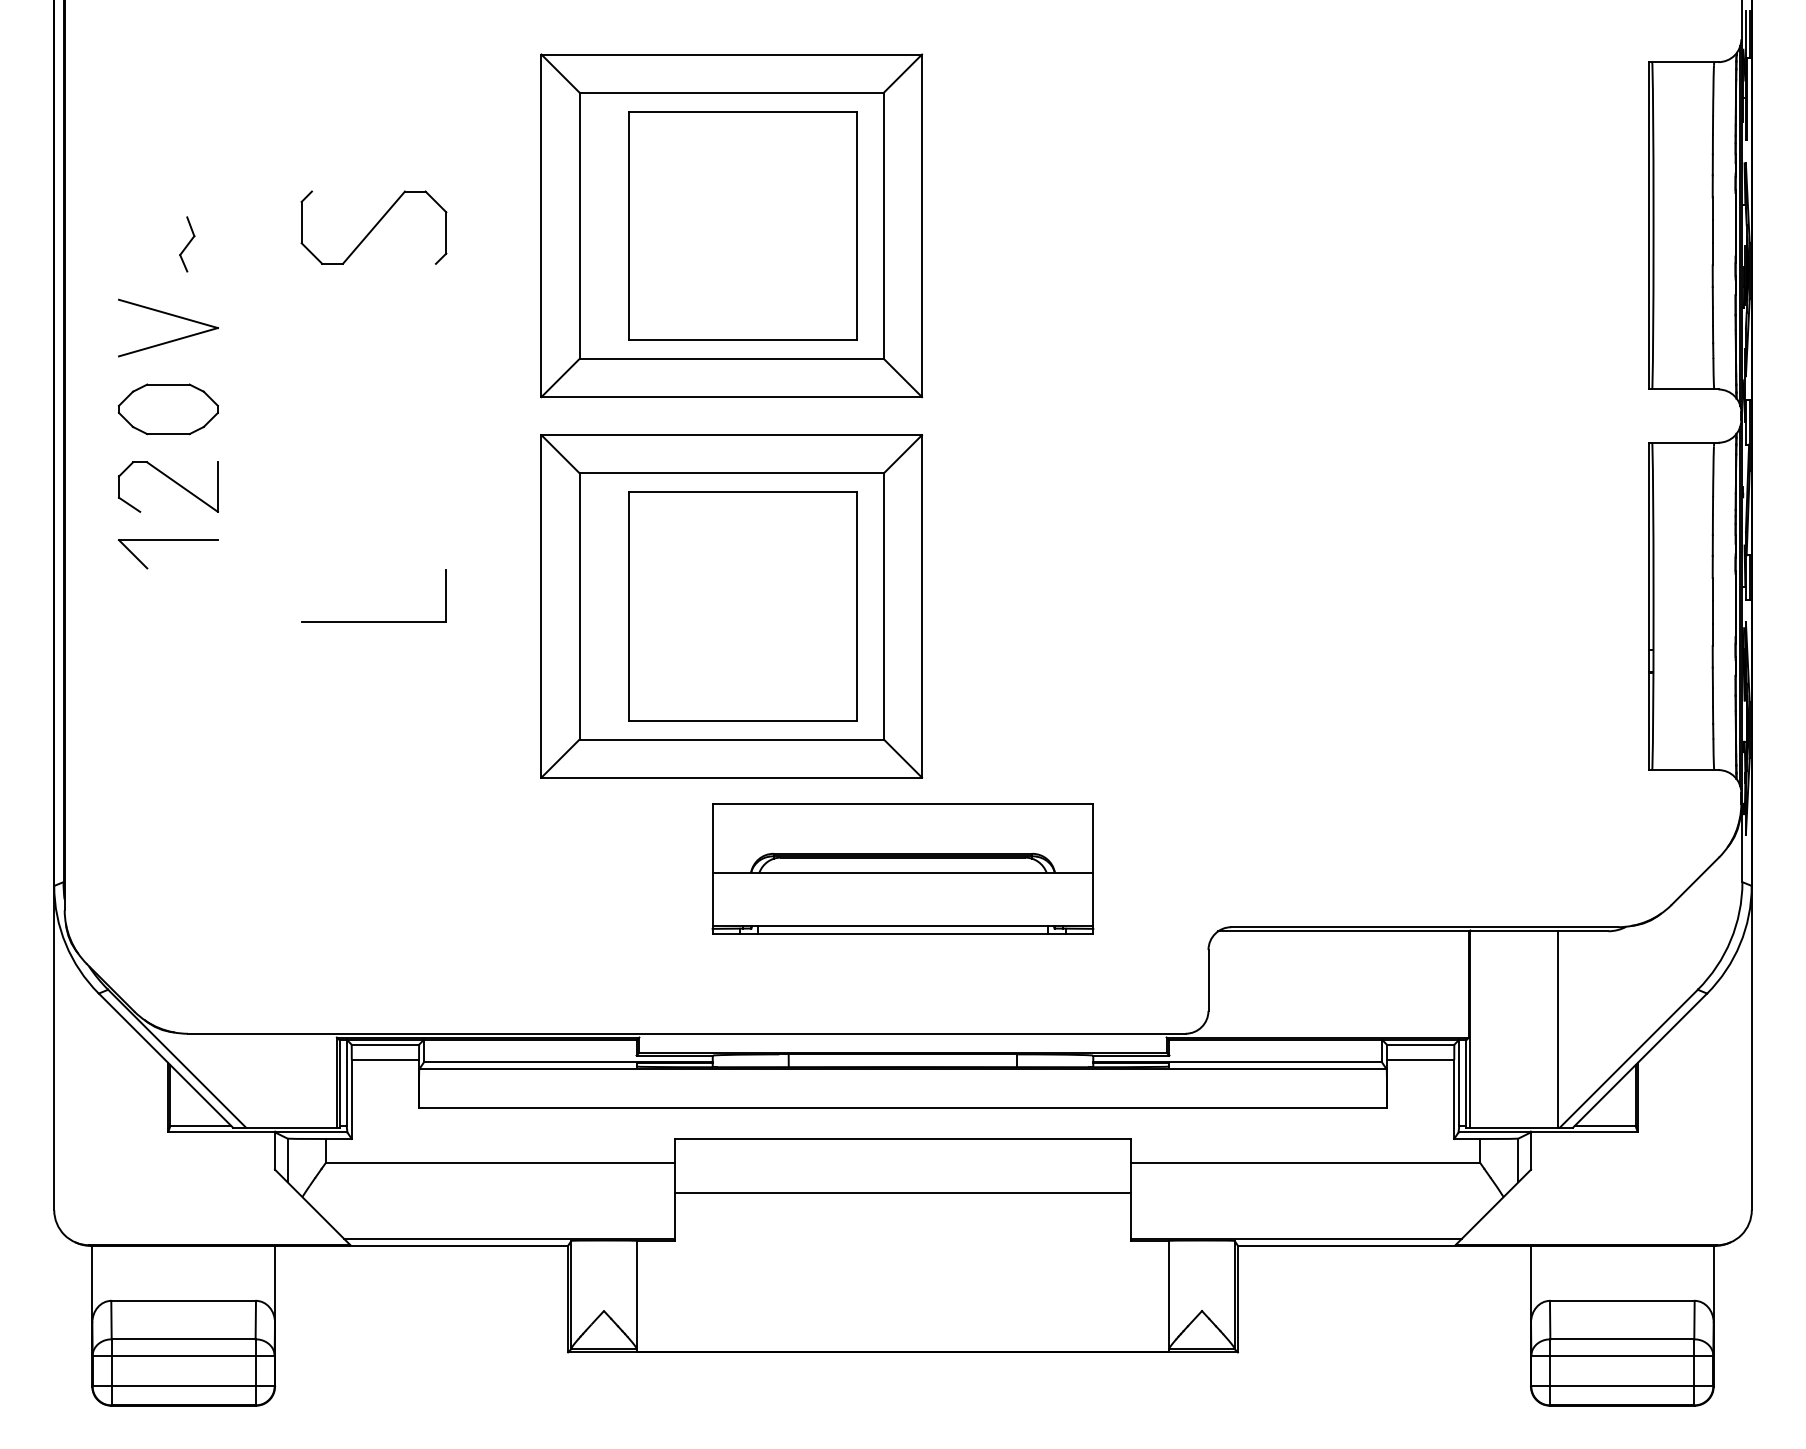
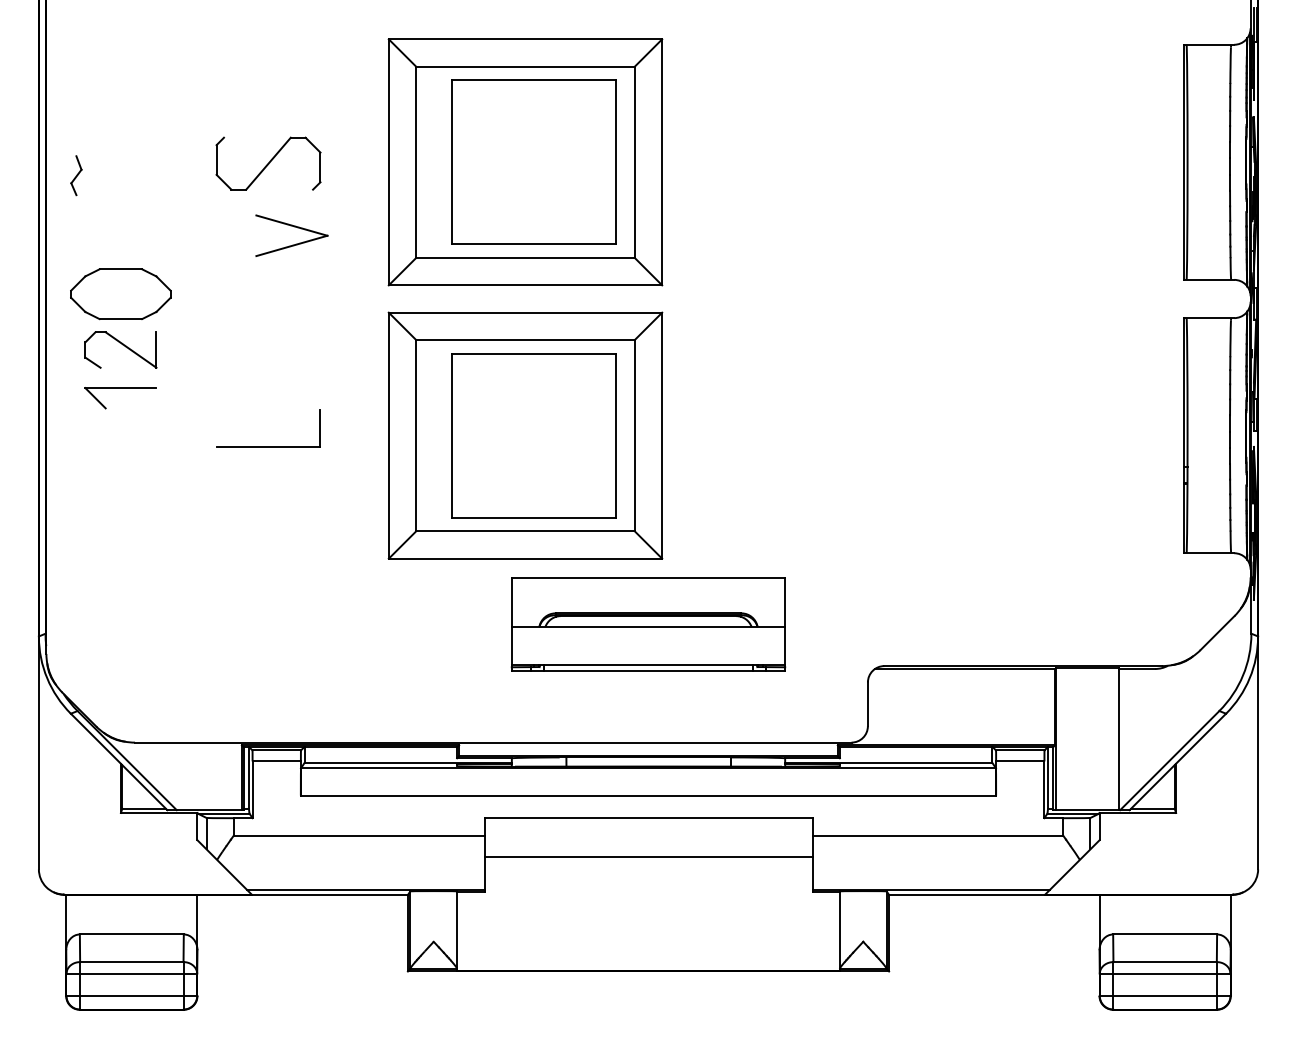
part: (187, 244) -> (76, 175), moved
part: (172, 316) -> (294, 227), moved
part: (167, 408) -> (120, 293), size x1.4

